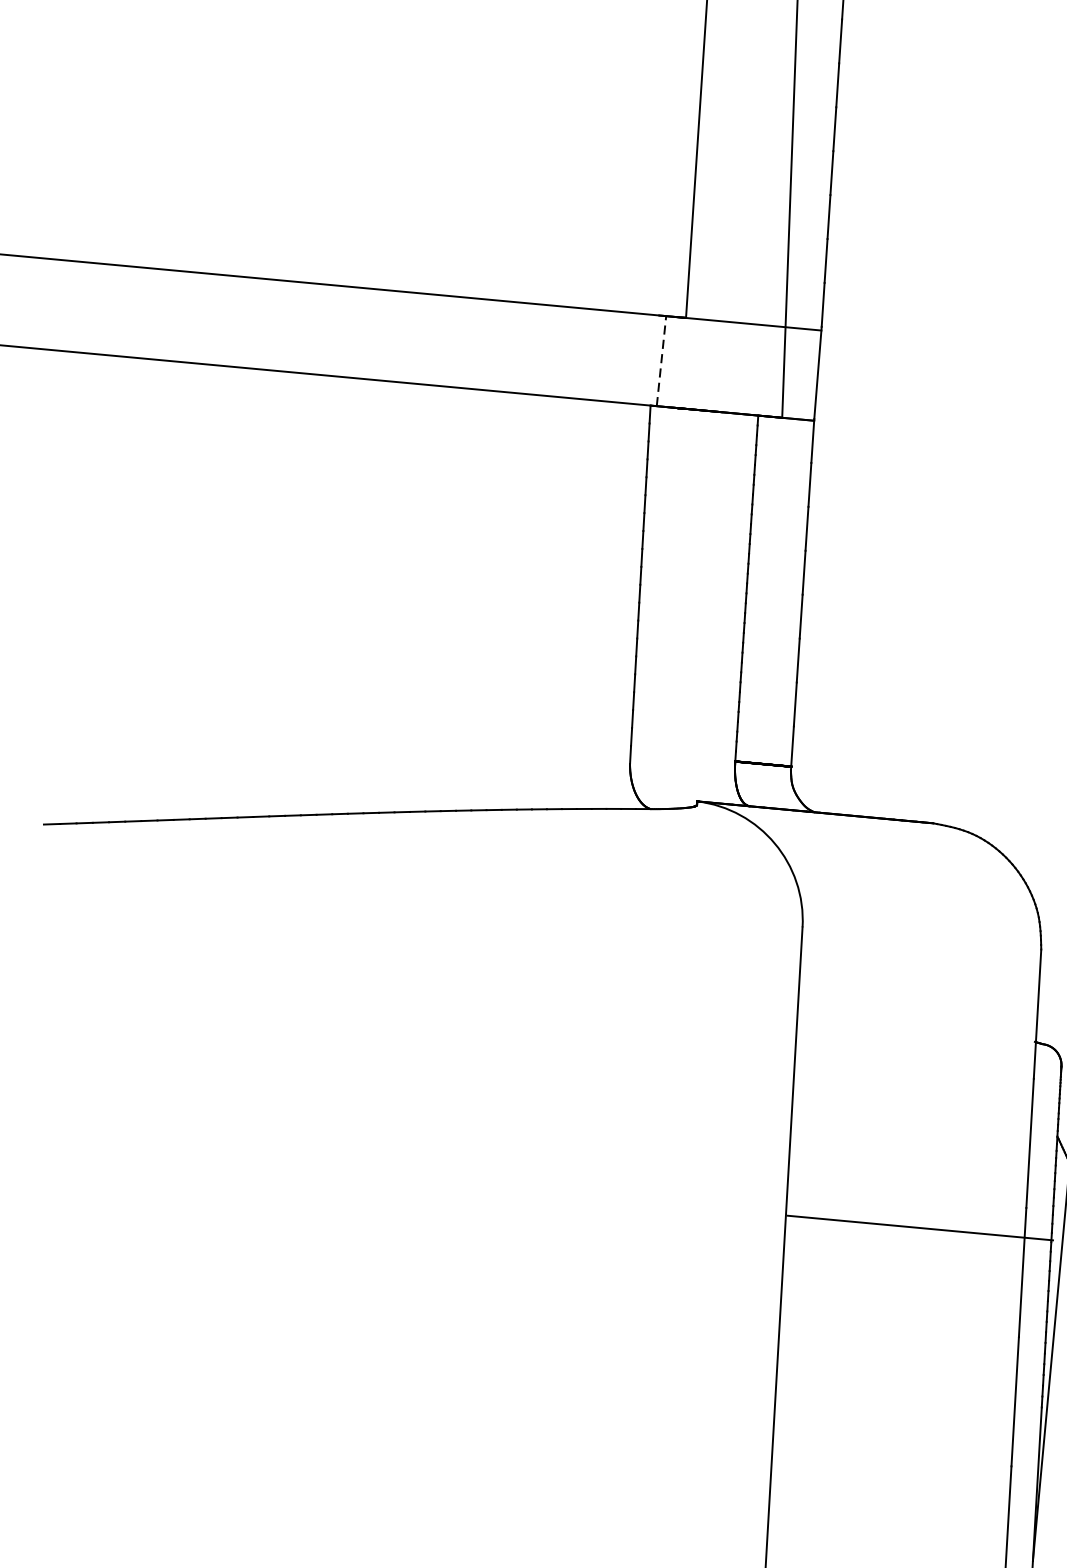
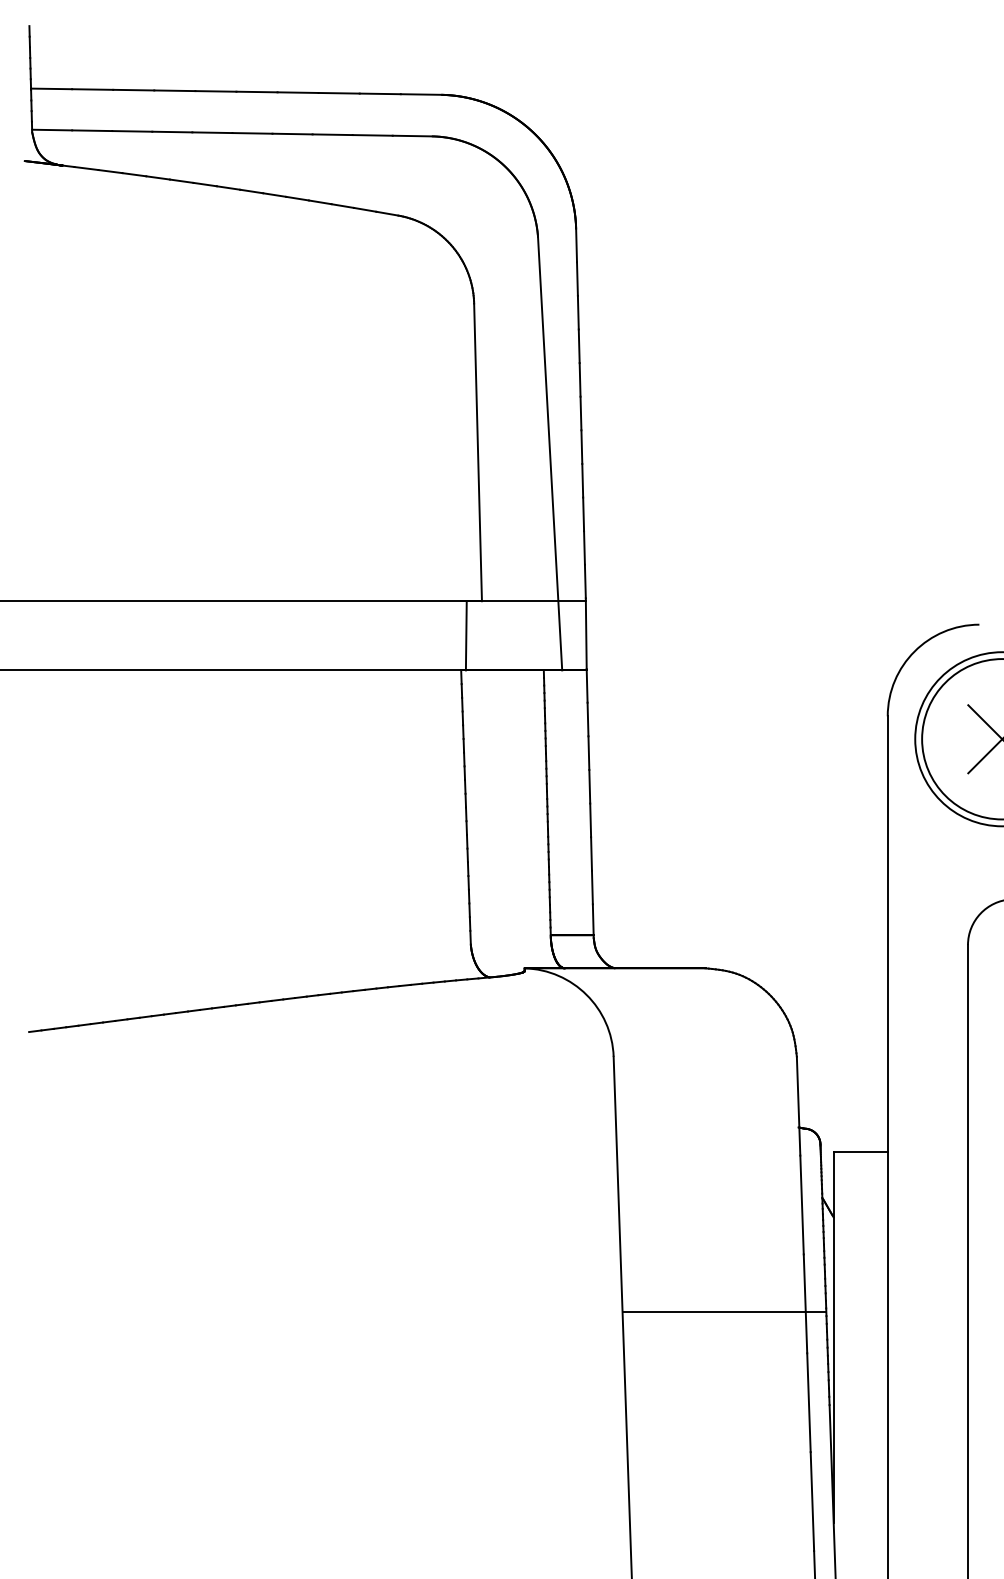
line: (661, 360) -> (466, 635), dashed -> solid
line: (920, 1228) -> (724, 1312), moved

